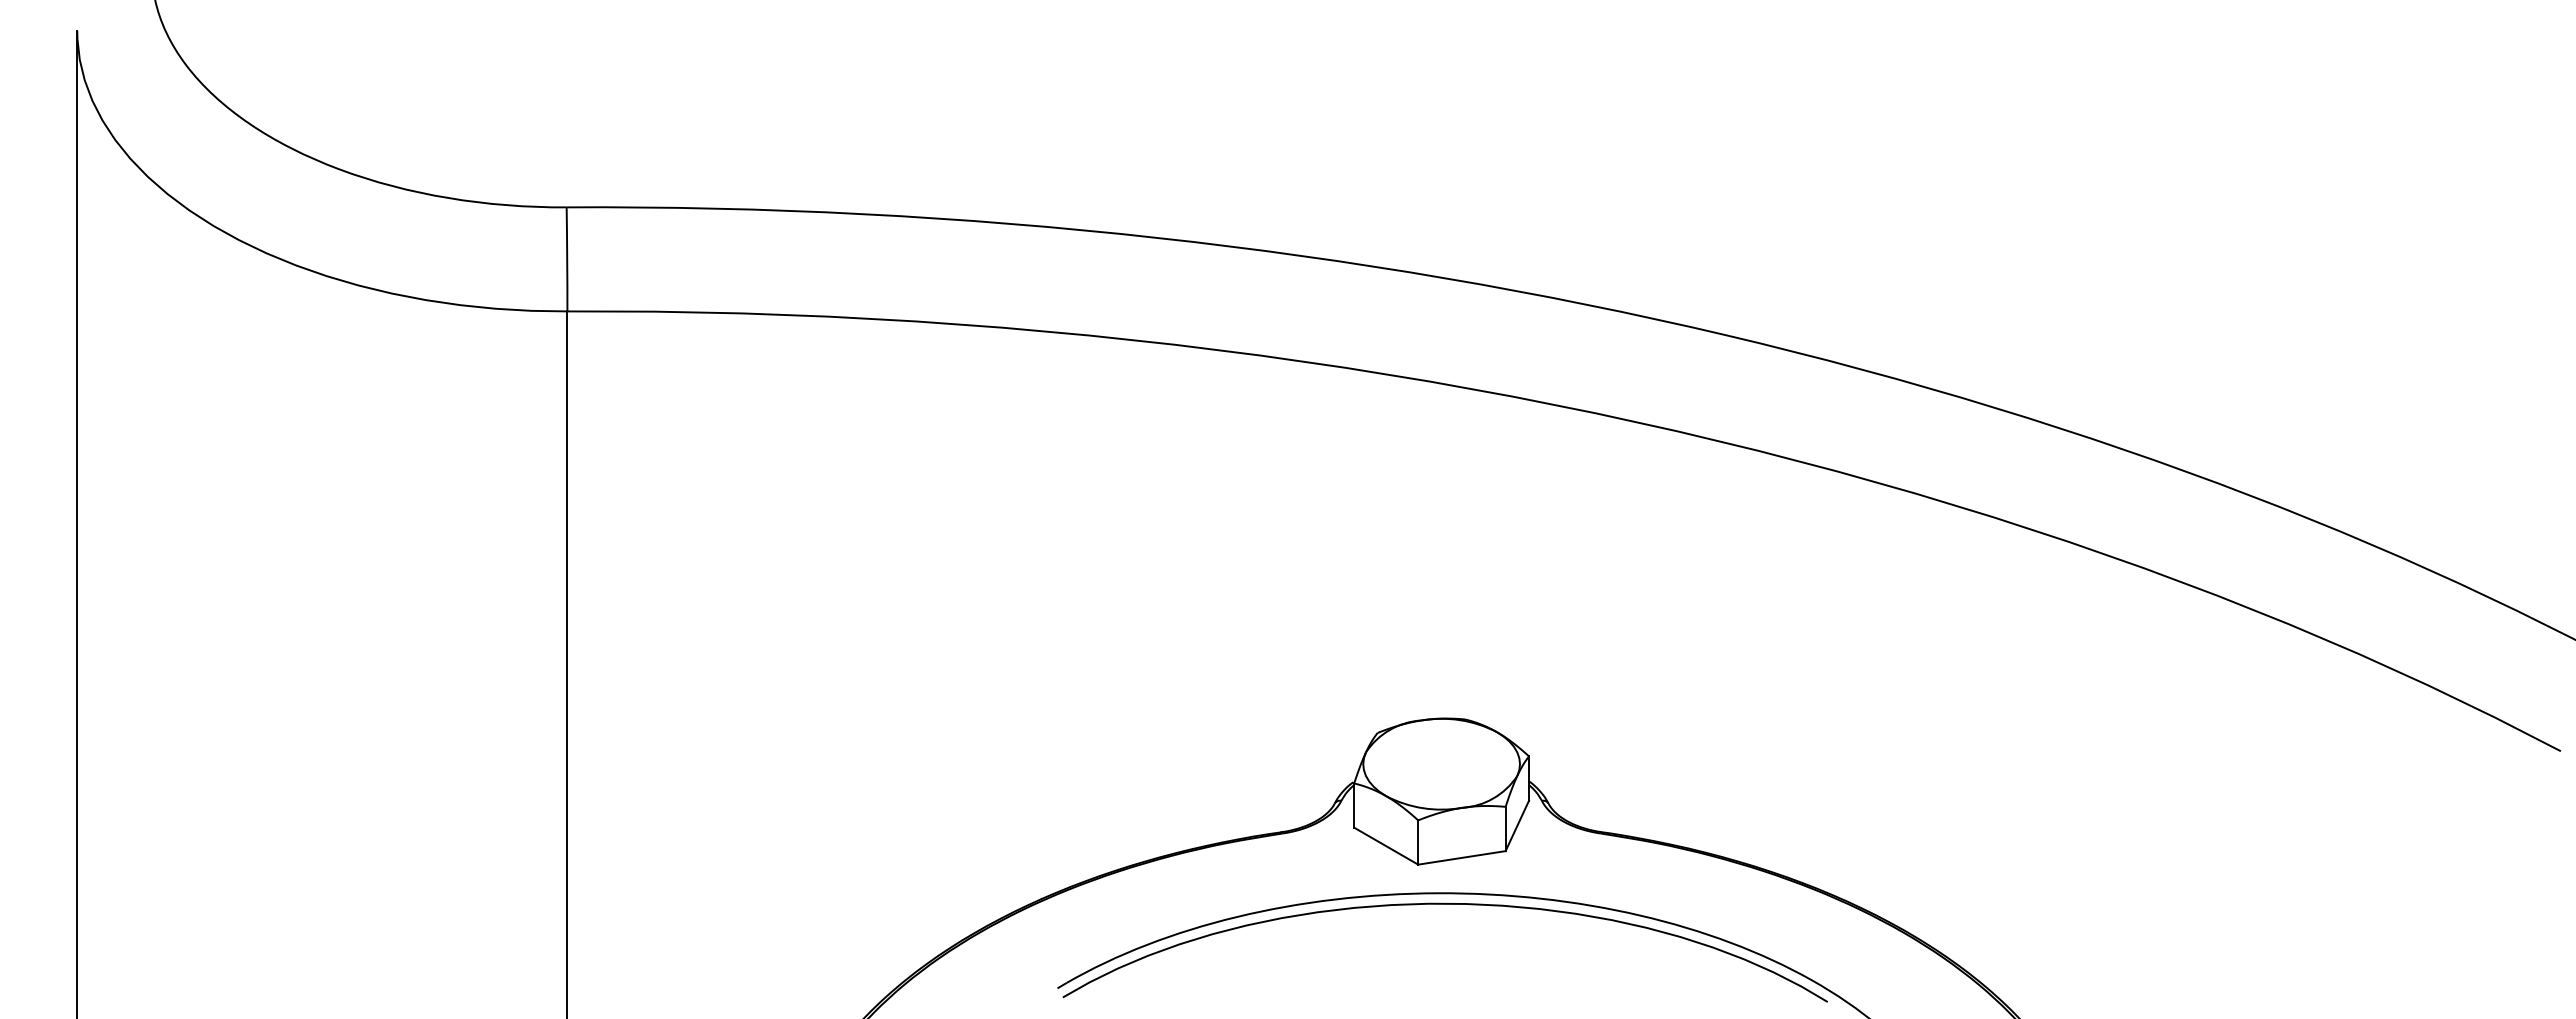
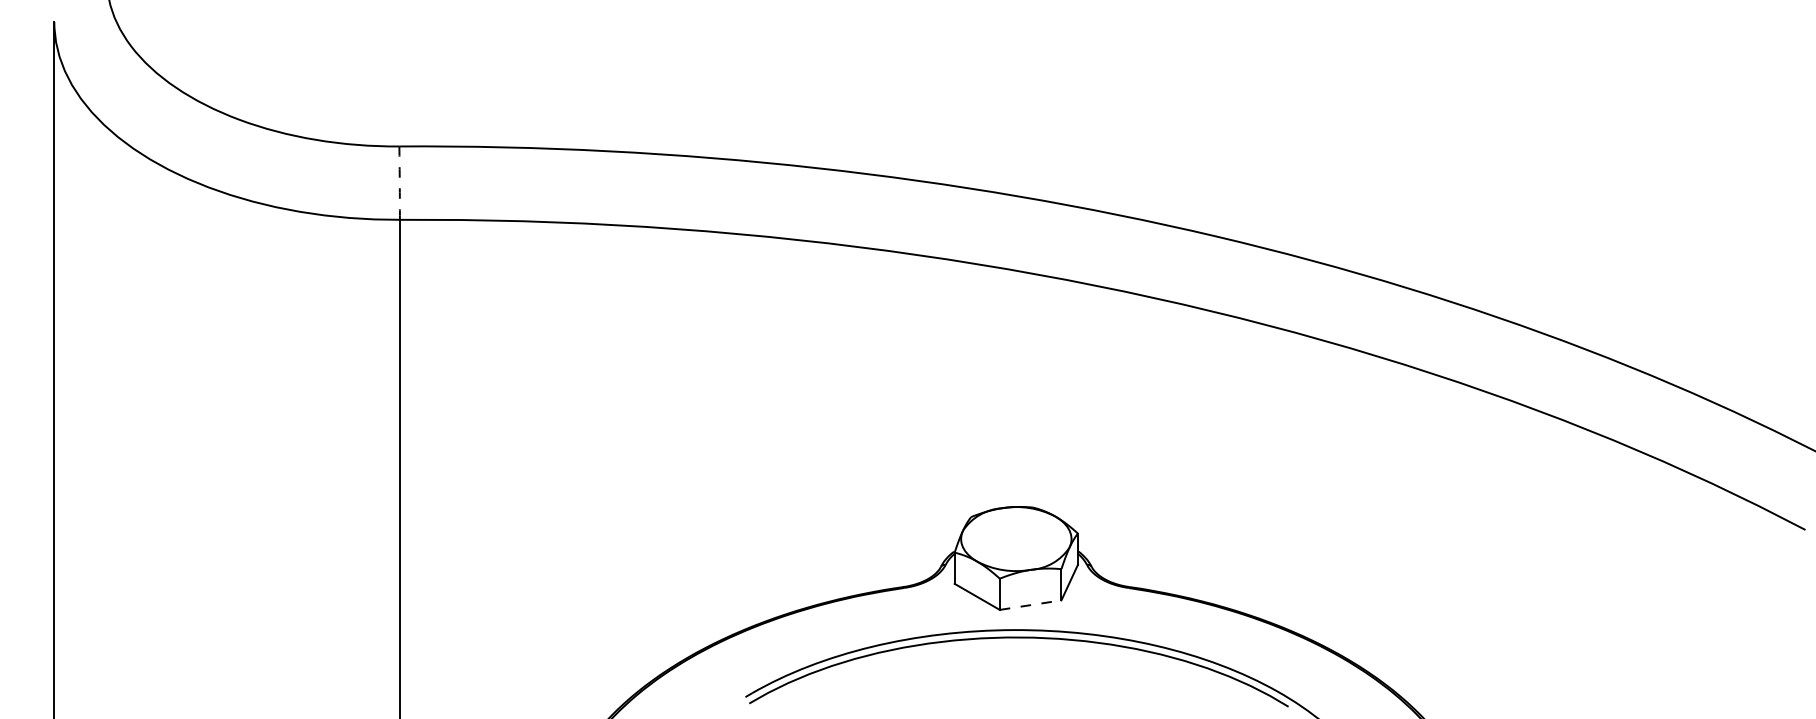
arc: (567, 259) -> (399, 183), solid -> dashed
line: (1462, 857) -> (1031, 604), solid -> dashed

